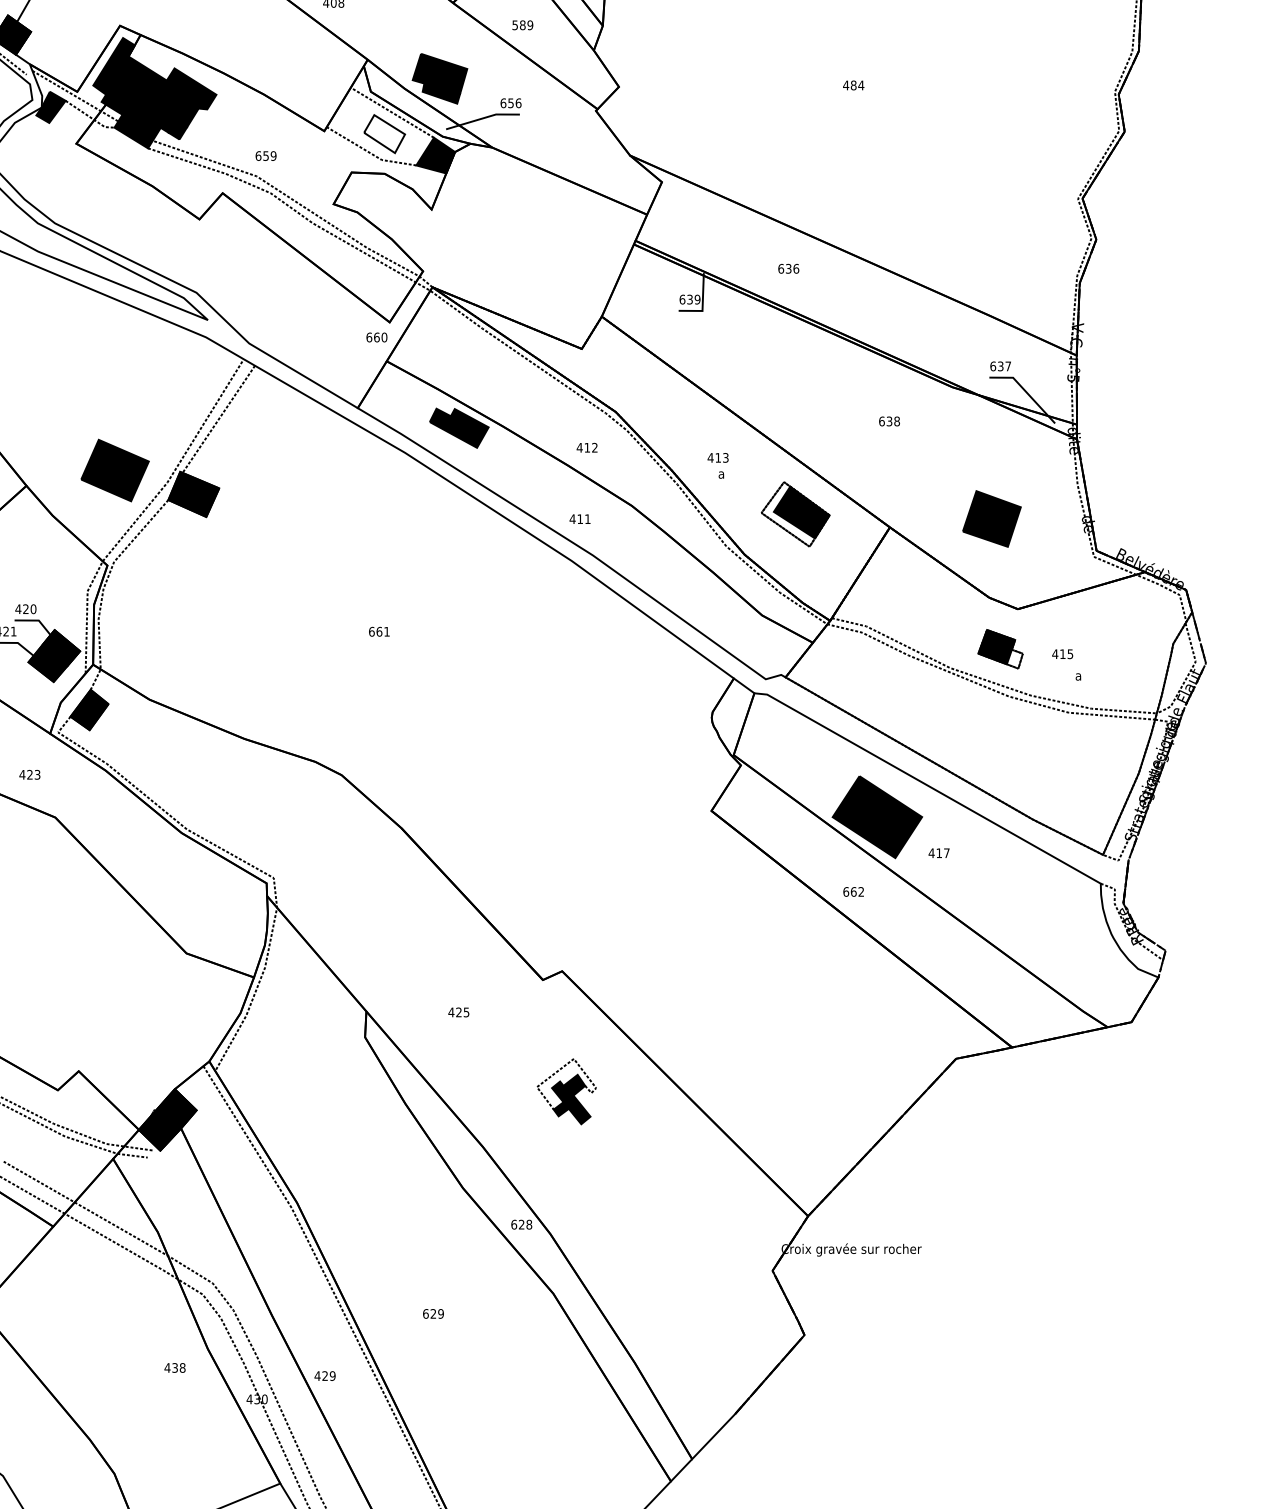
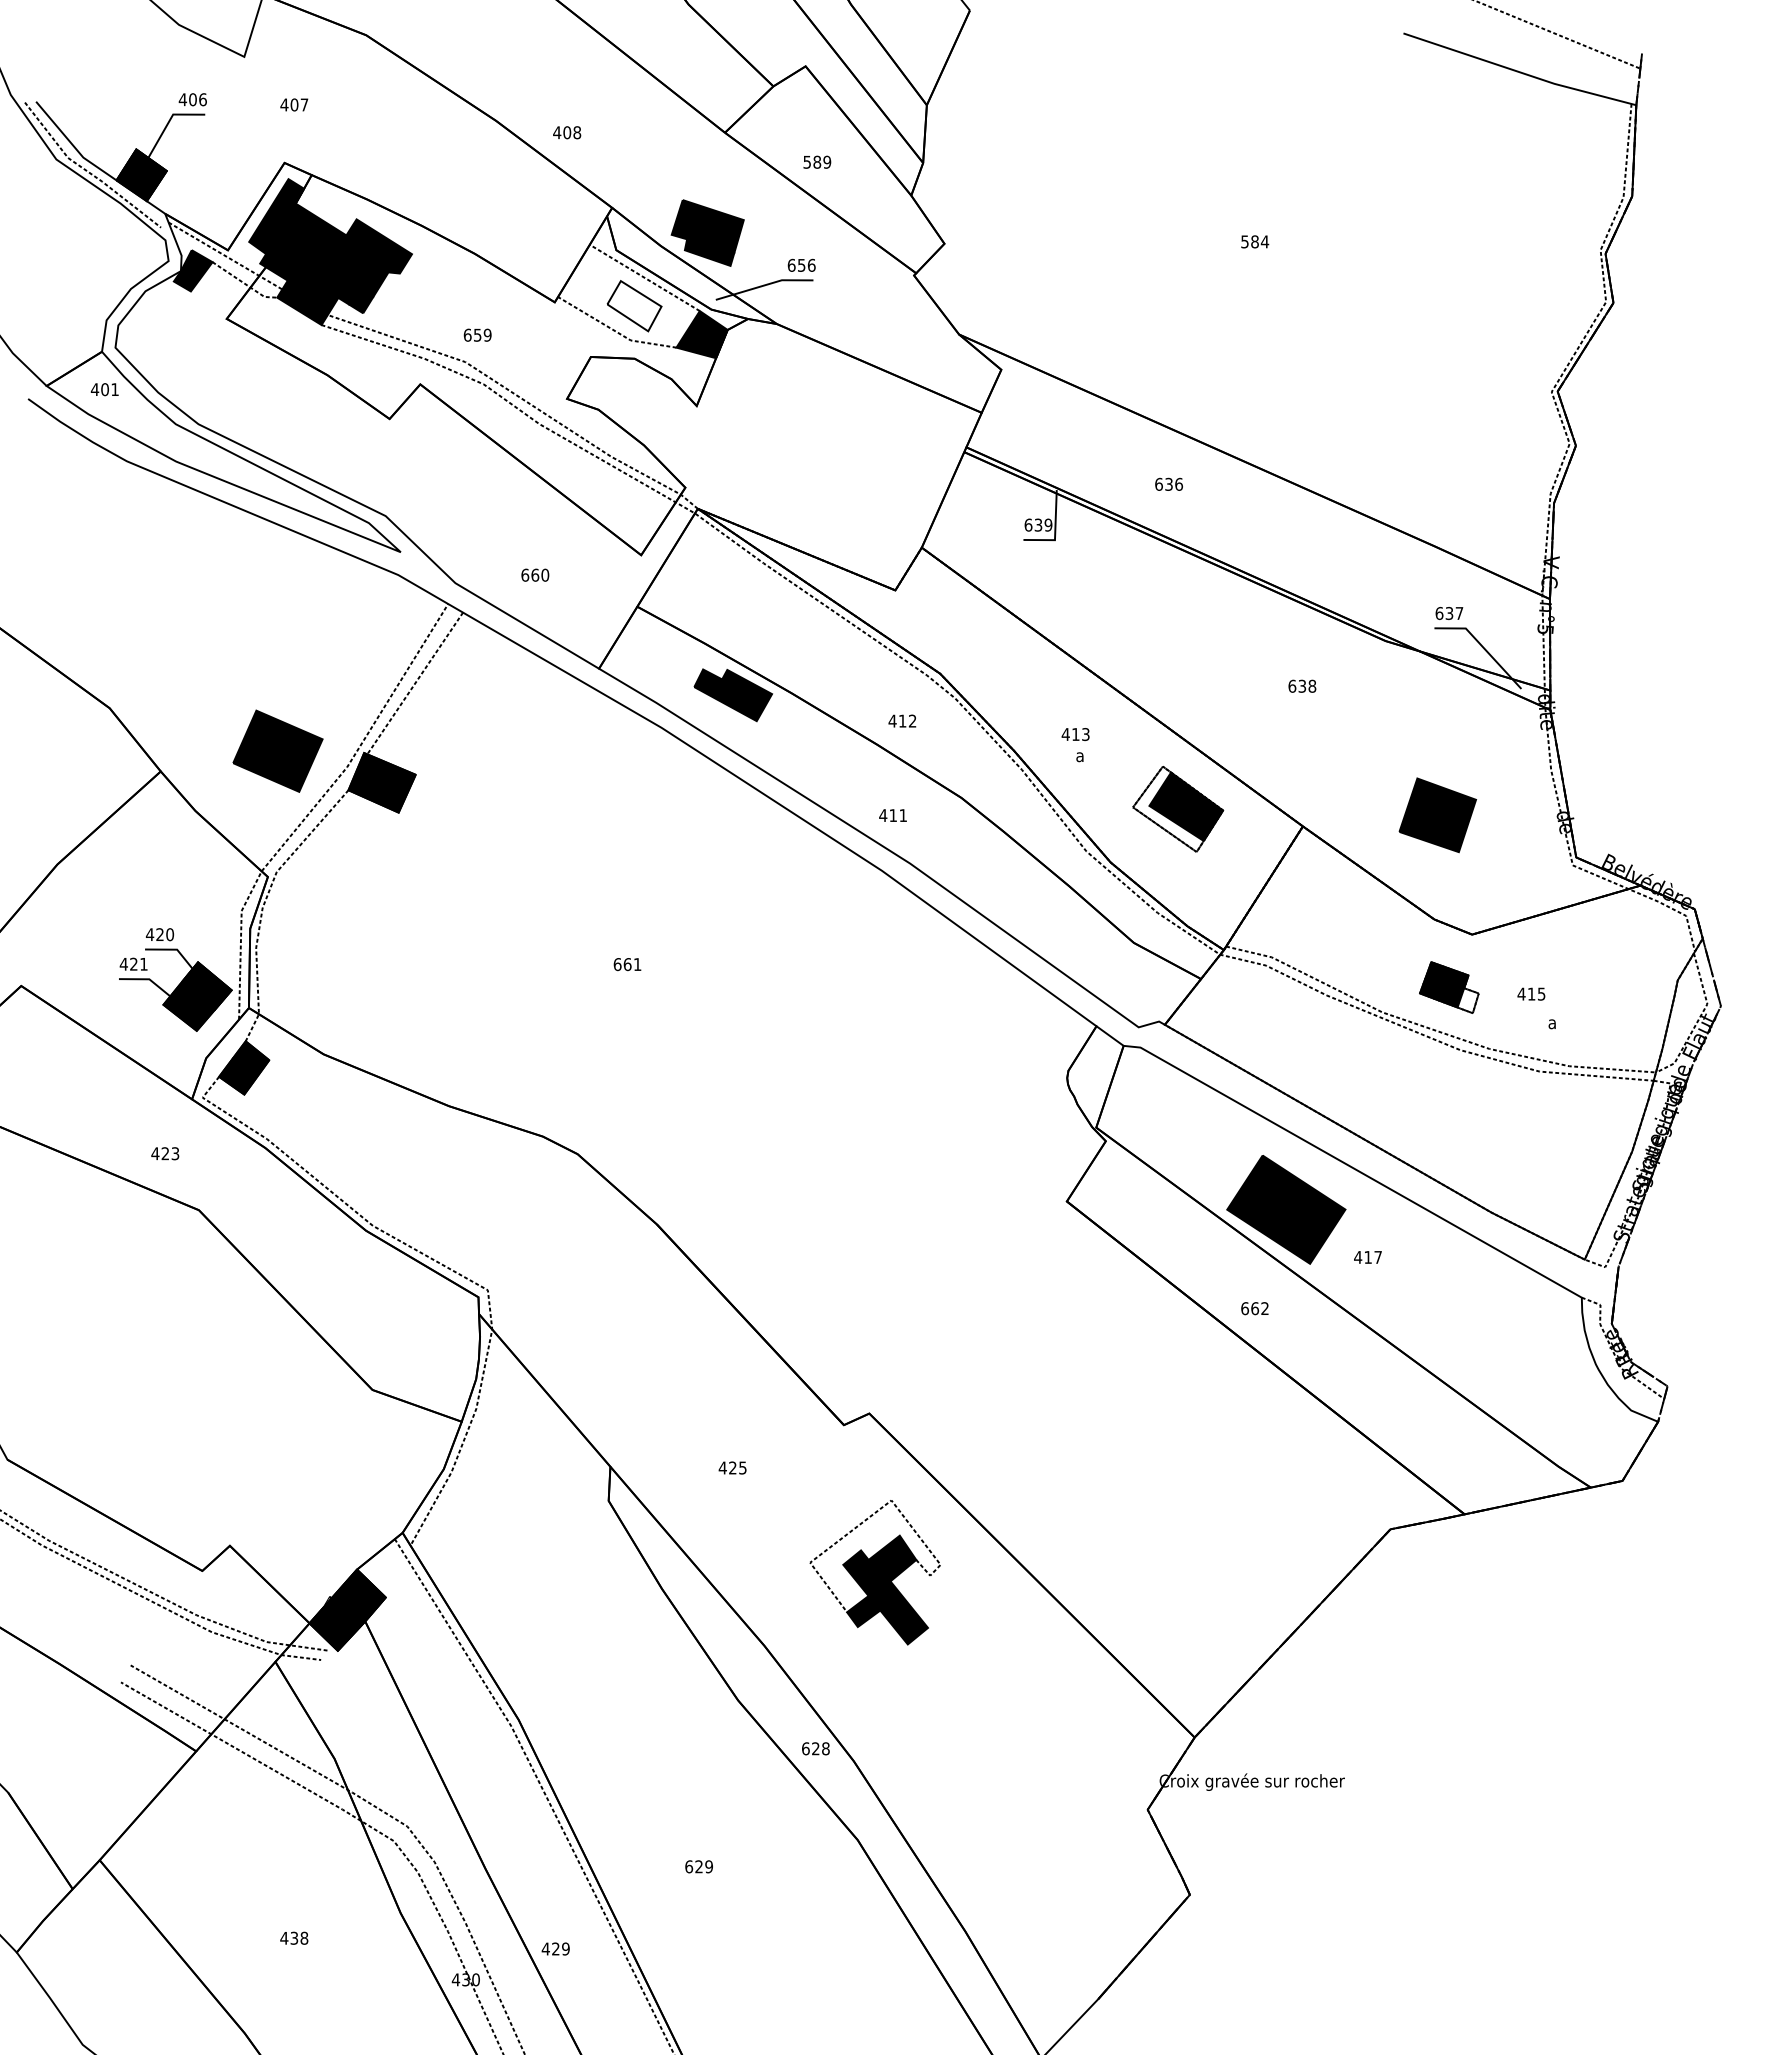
text: (845, 85) -> (1244, 241), 484 -> 584
text: (377, 336) -> (535, 574), moved
part: (566, 1091) -> (874, 1572), size x1.67
text: (175, 1367) -> (294, 1937), moved

